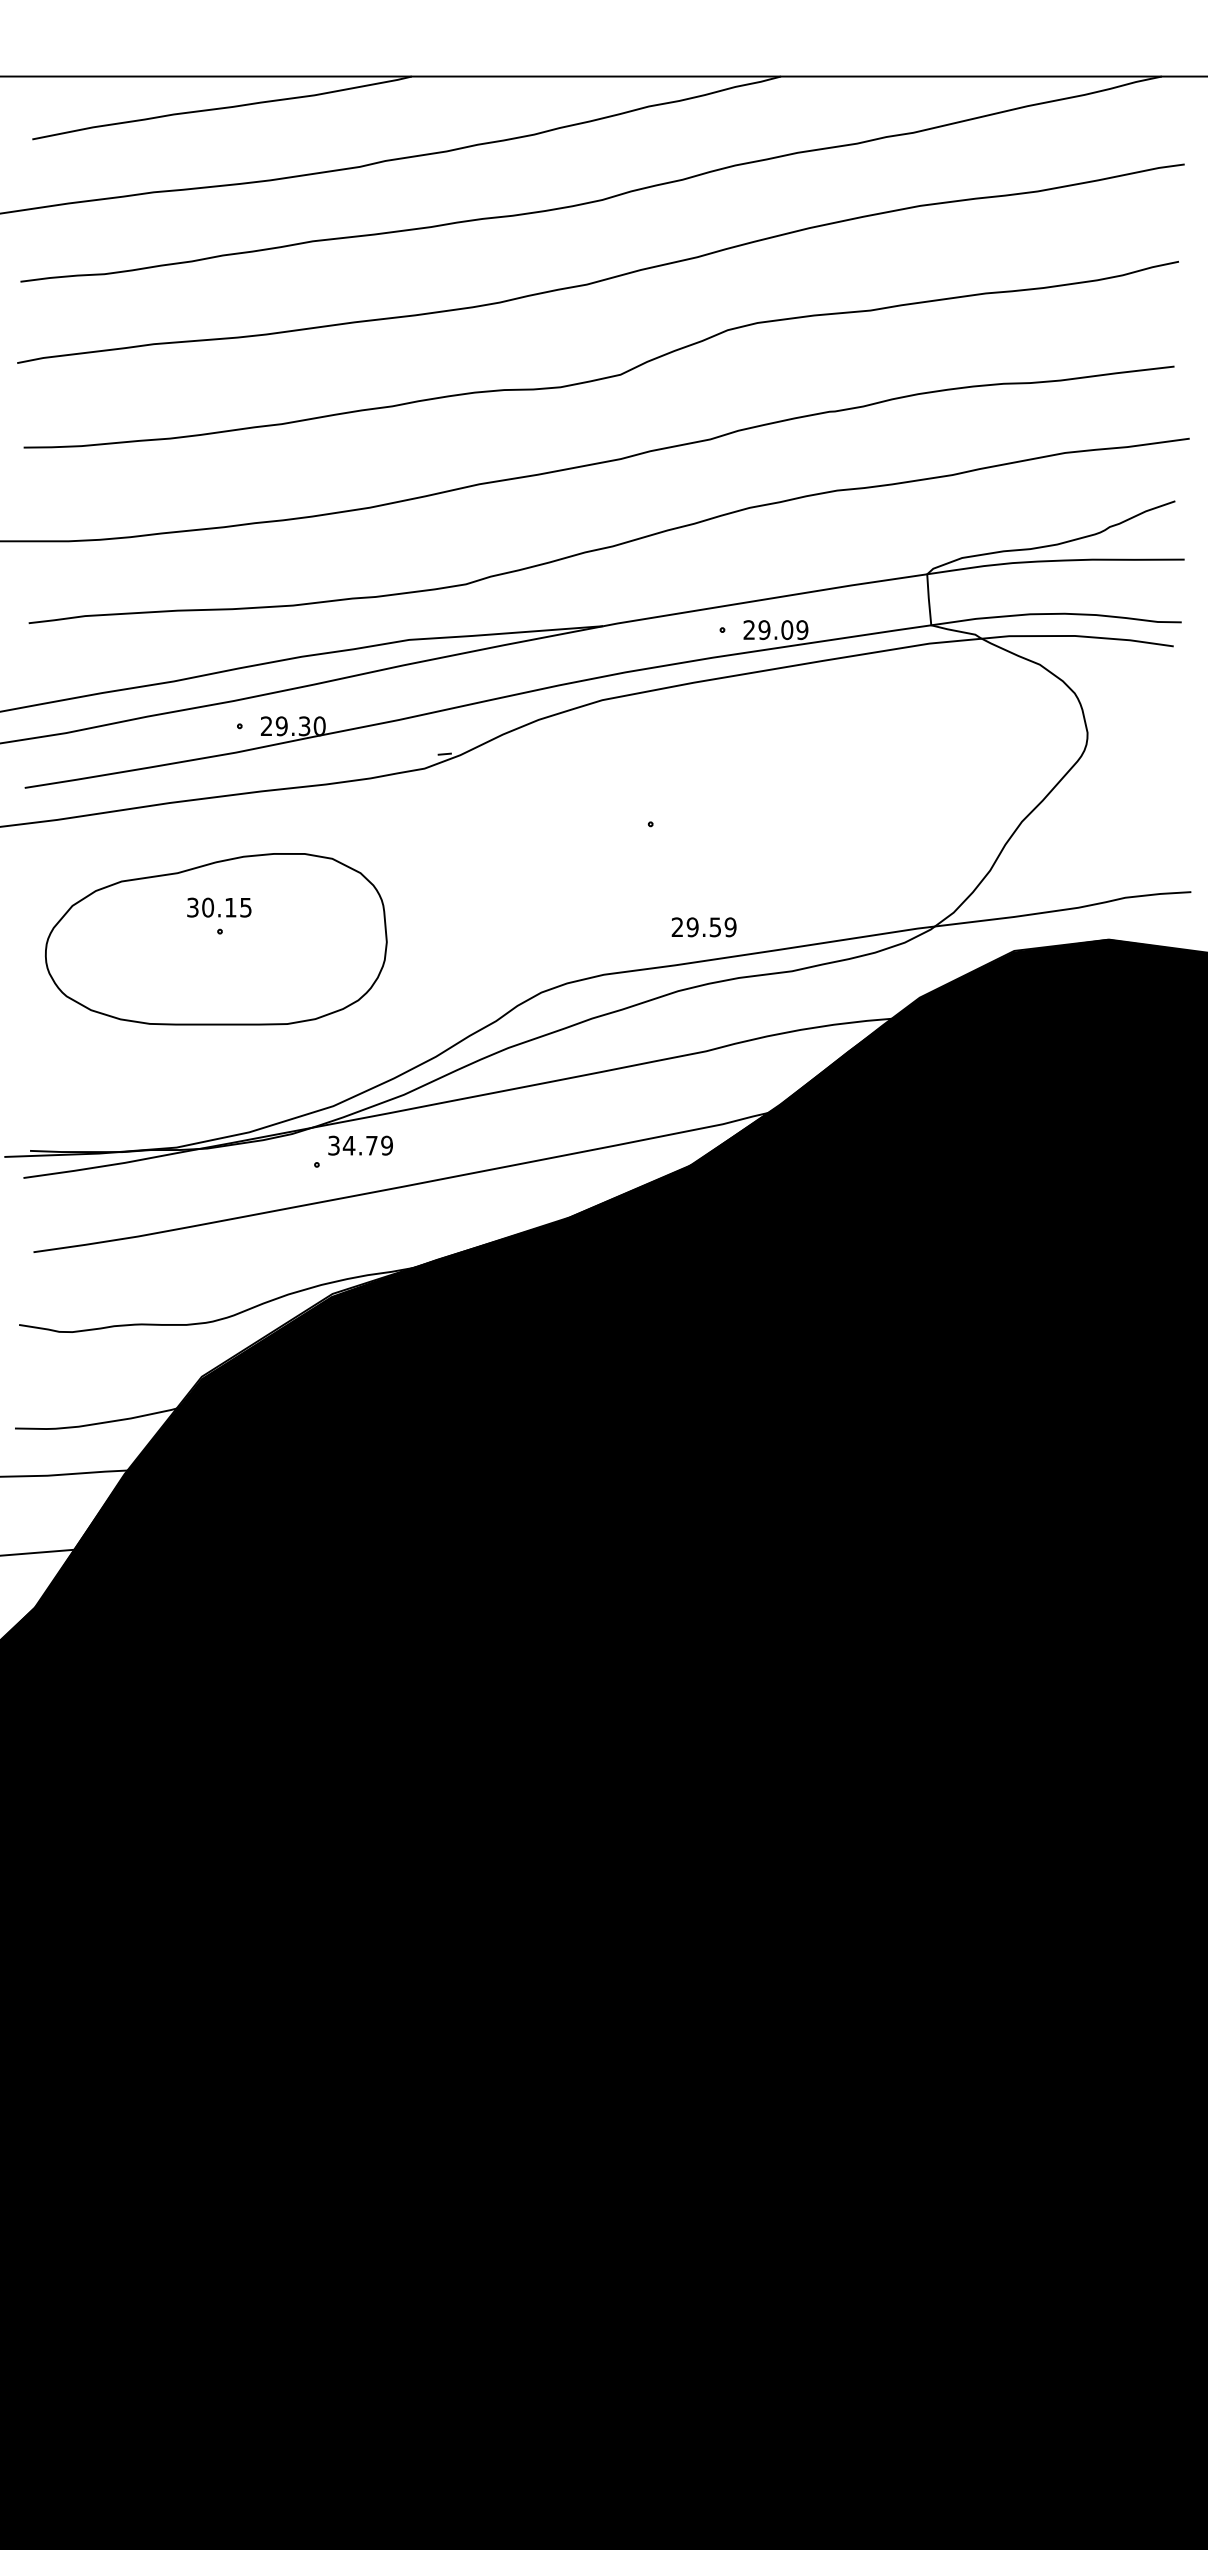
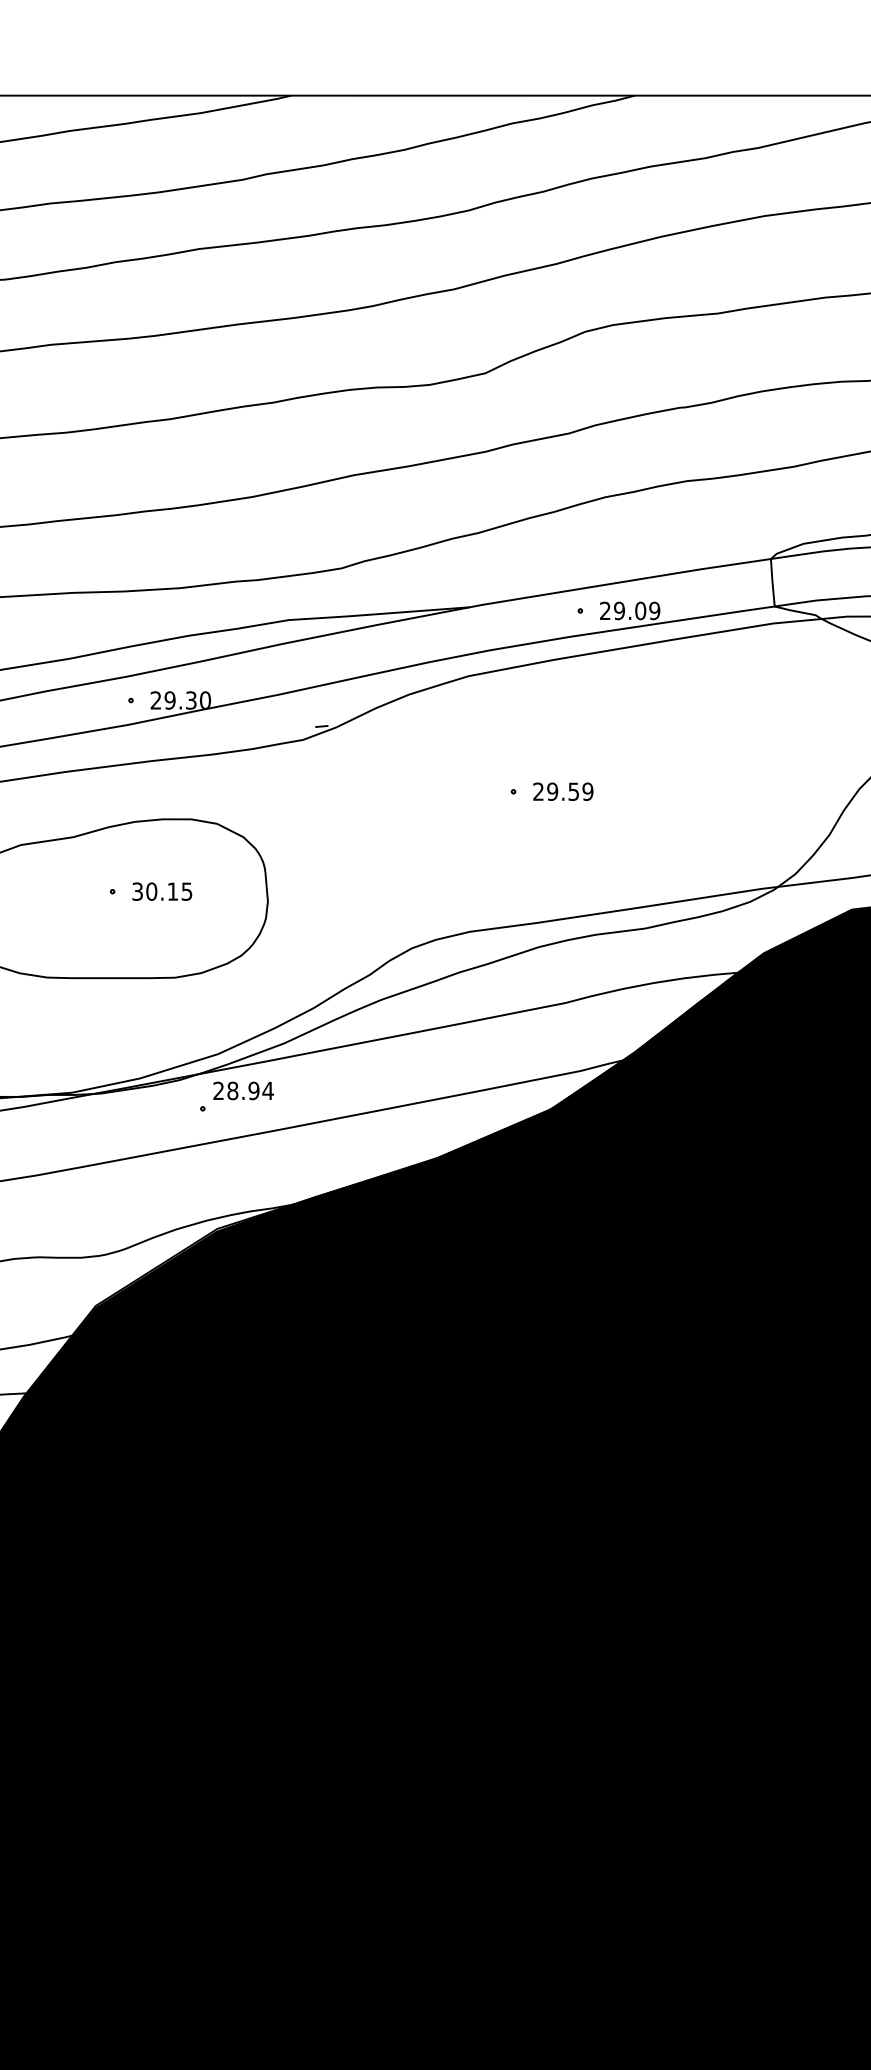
text: (219, 907) -> (162, 891), moved
text: (703, 927) -> (562, 791), moved
text: (360, 1145) -> (243, 1090), 34.79 -> 28.94

